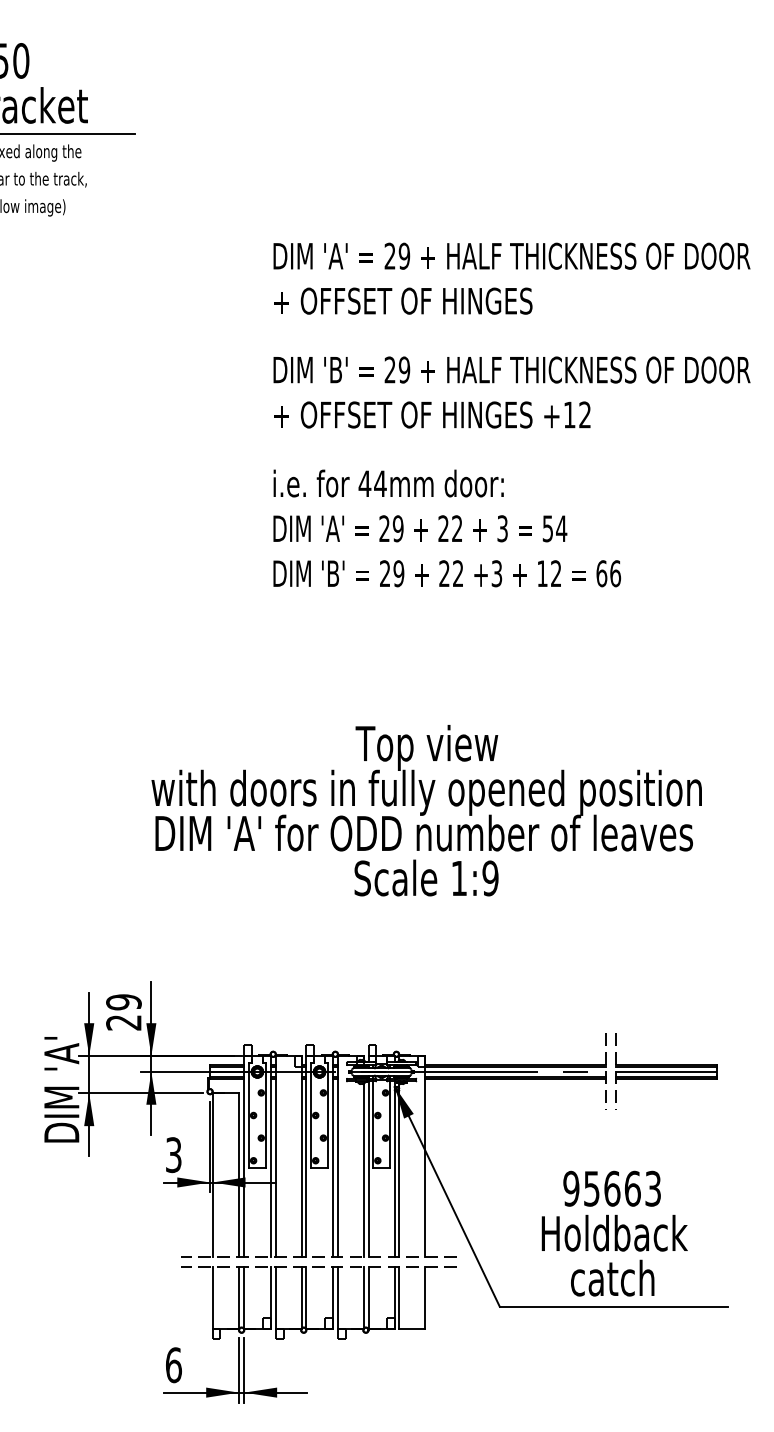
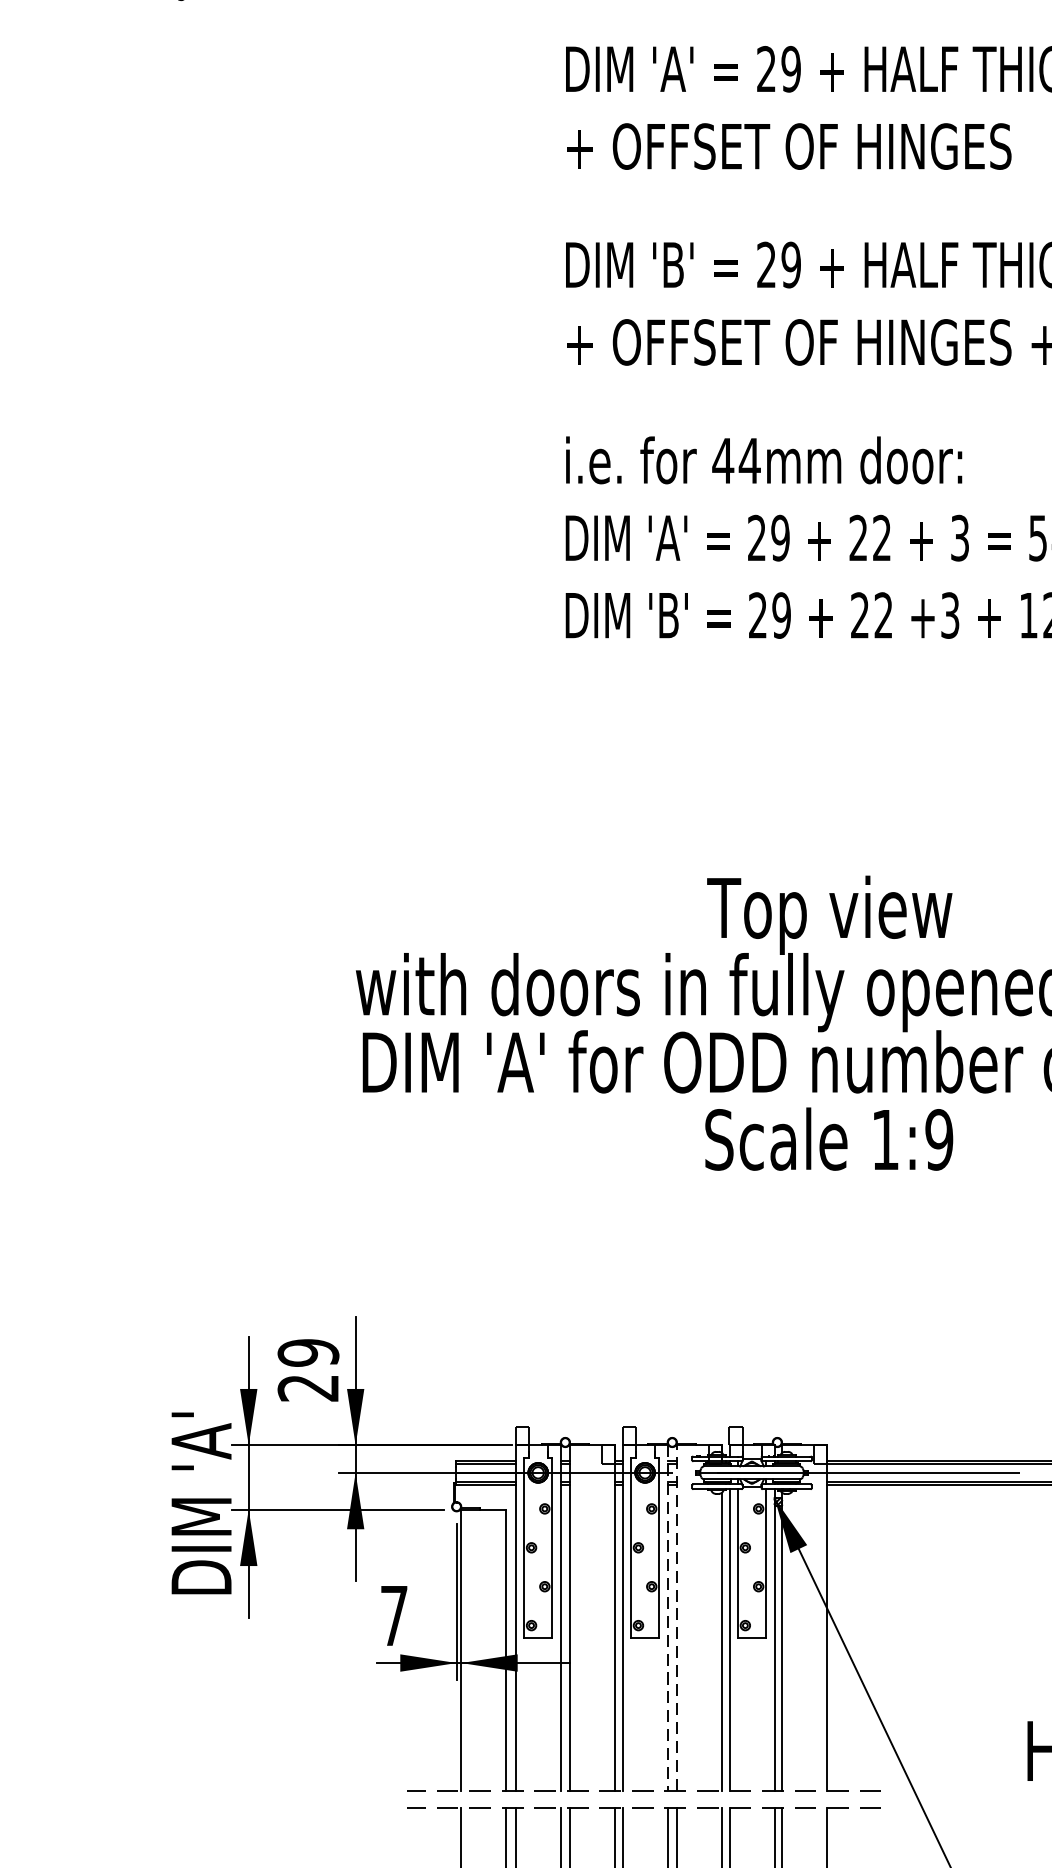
text: (173, 1155) -> (393, 1616), 3 -> 7
line: (338, 1155) -> (677, 1616), solid -> dashed
line: (332, 1156) -> (667, 1618), solid -> dashed

